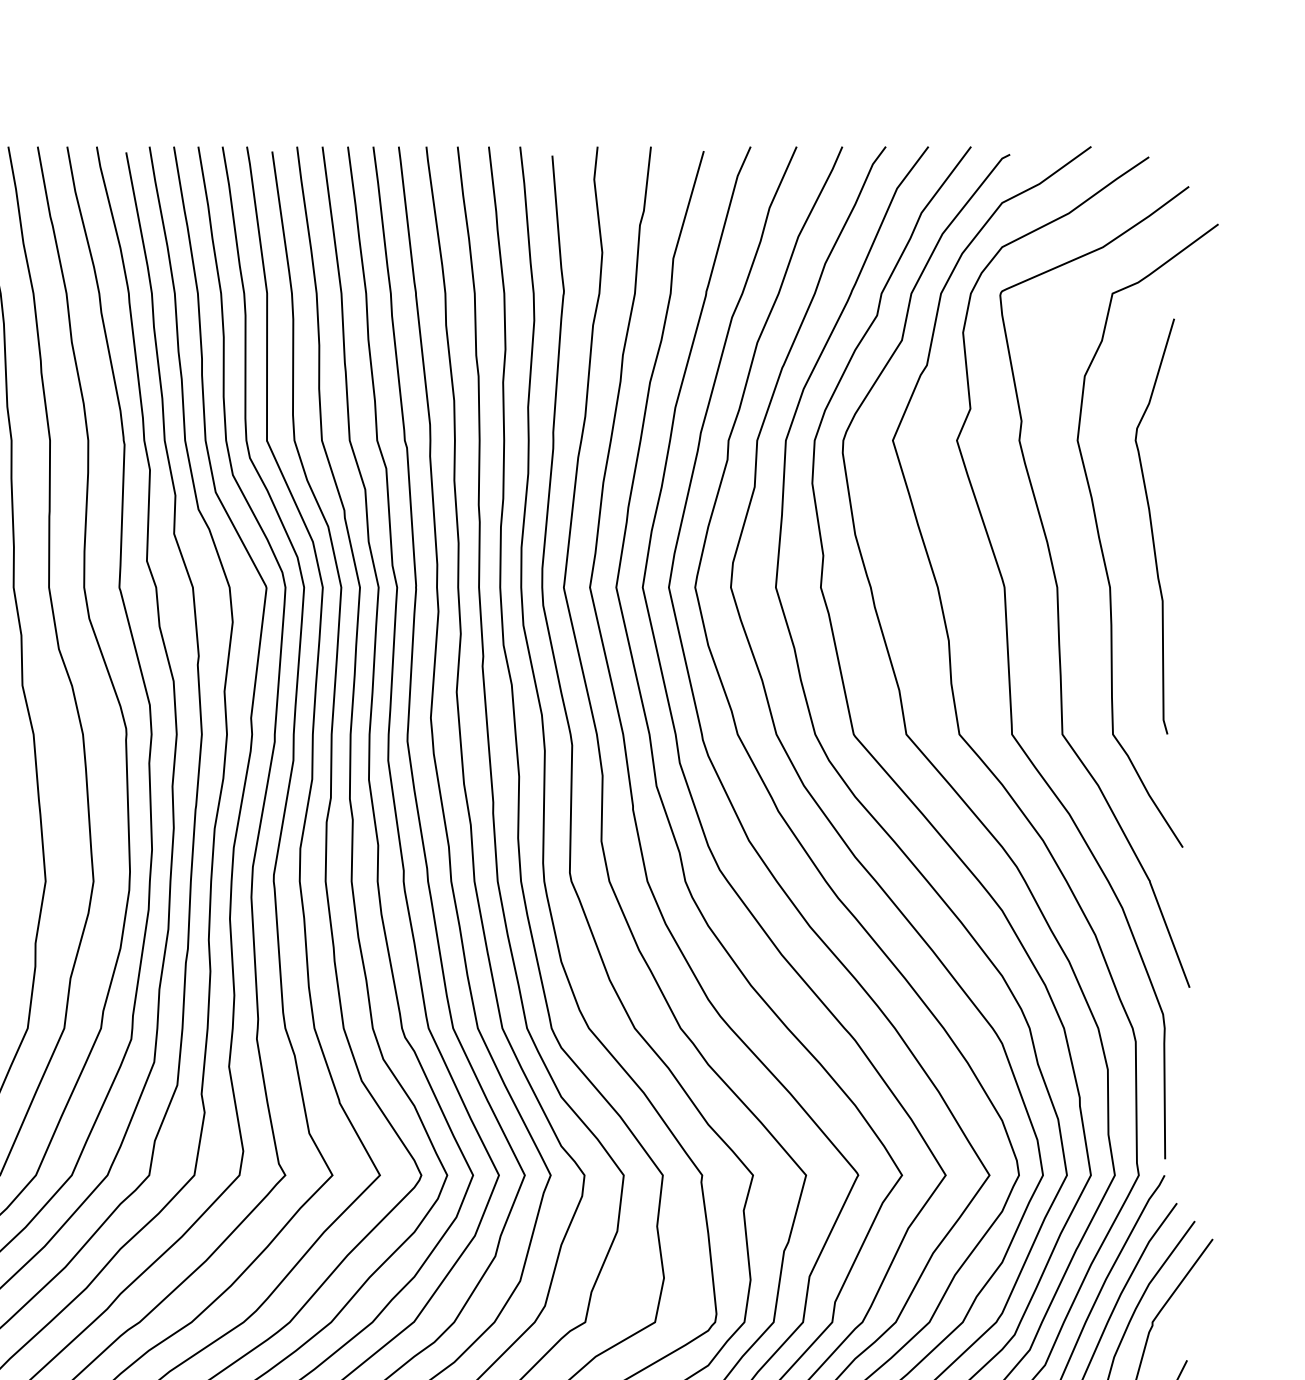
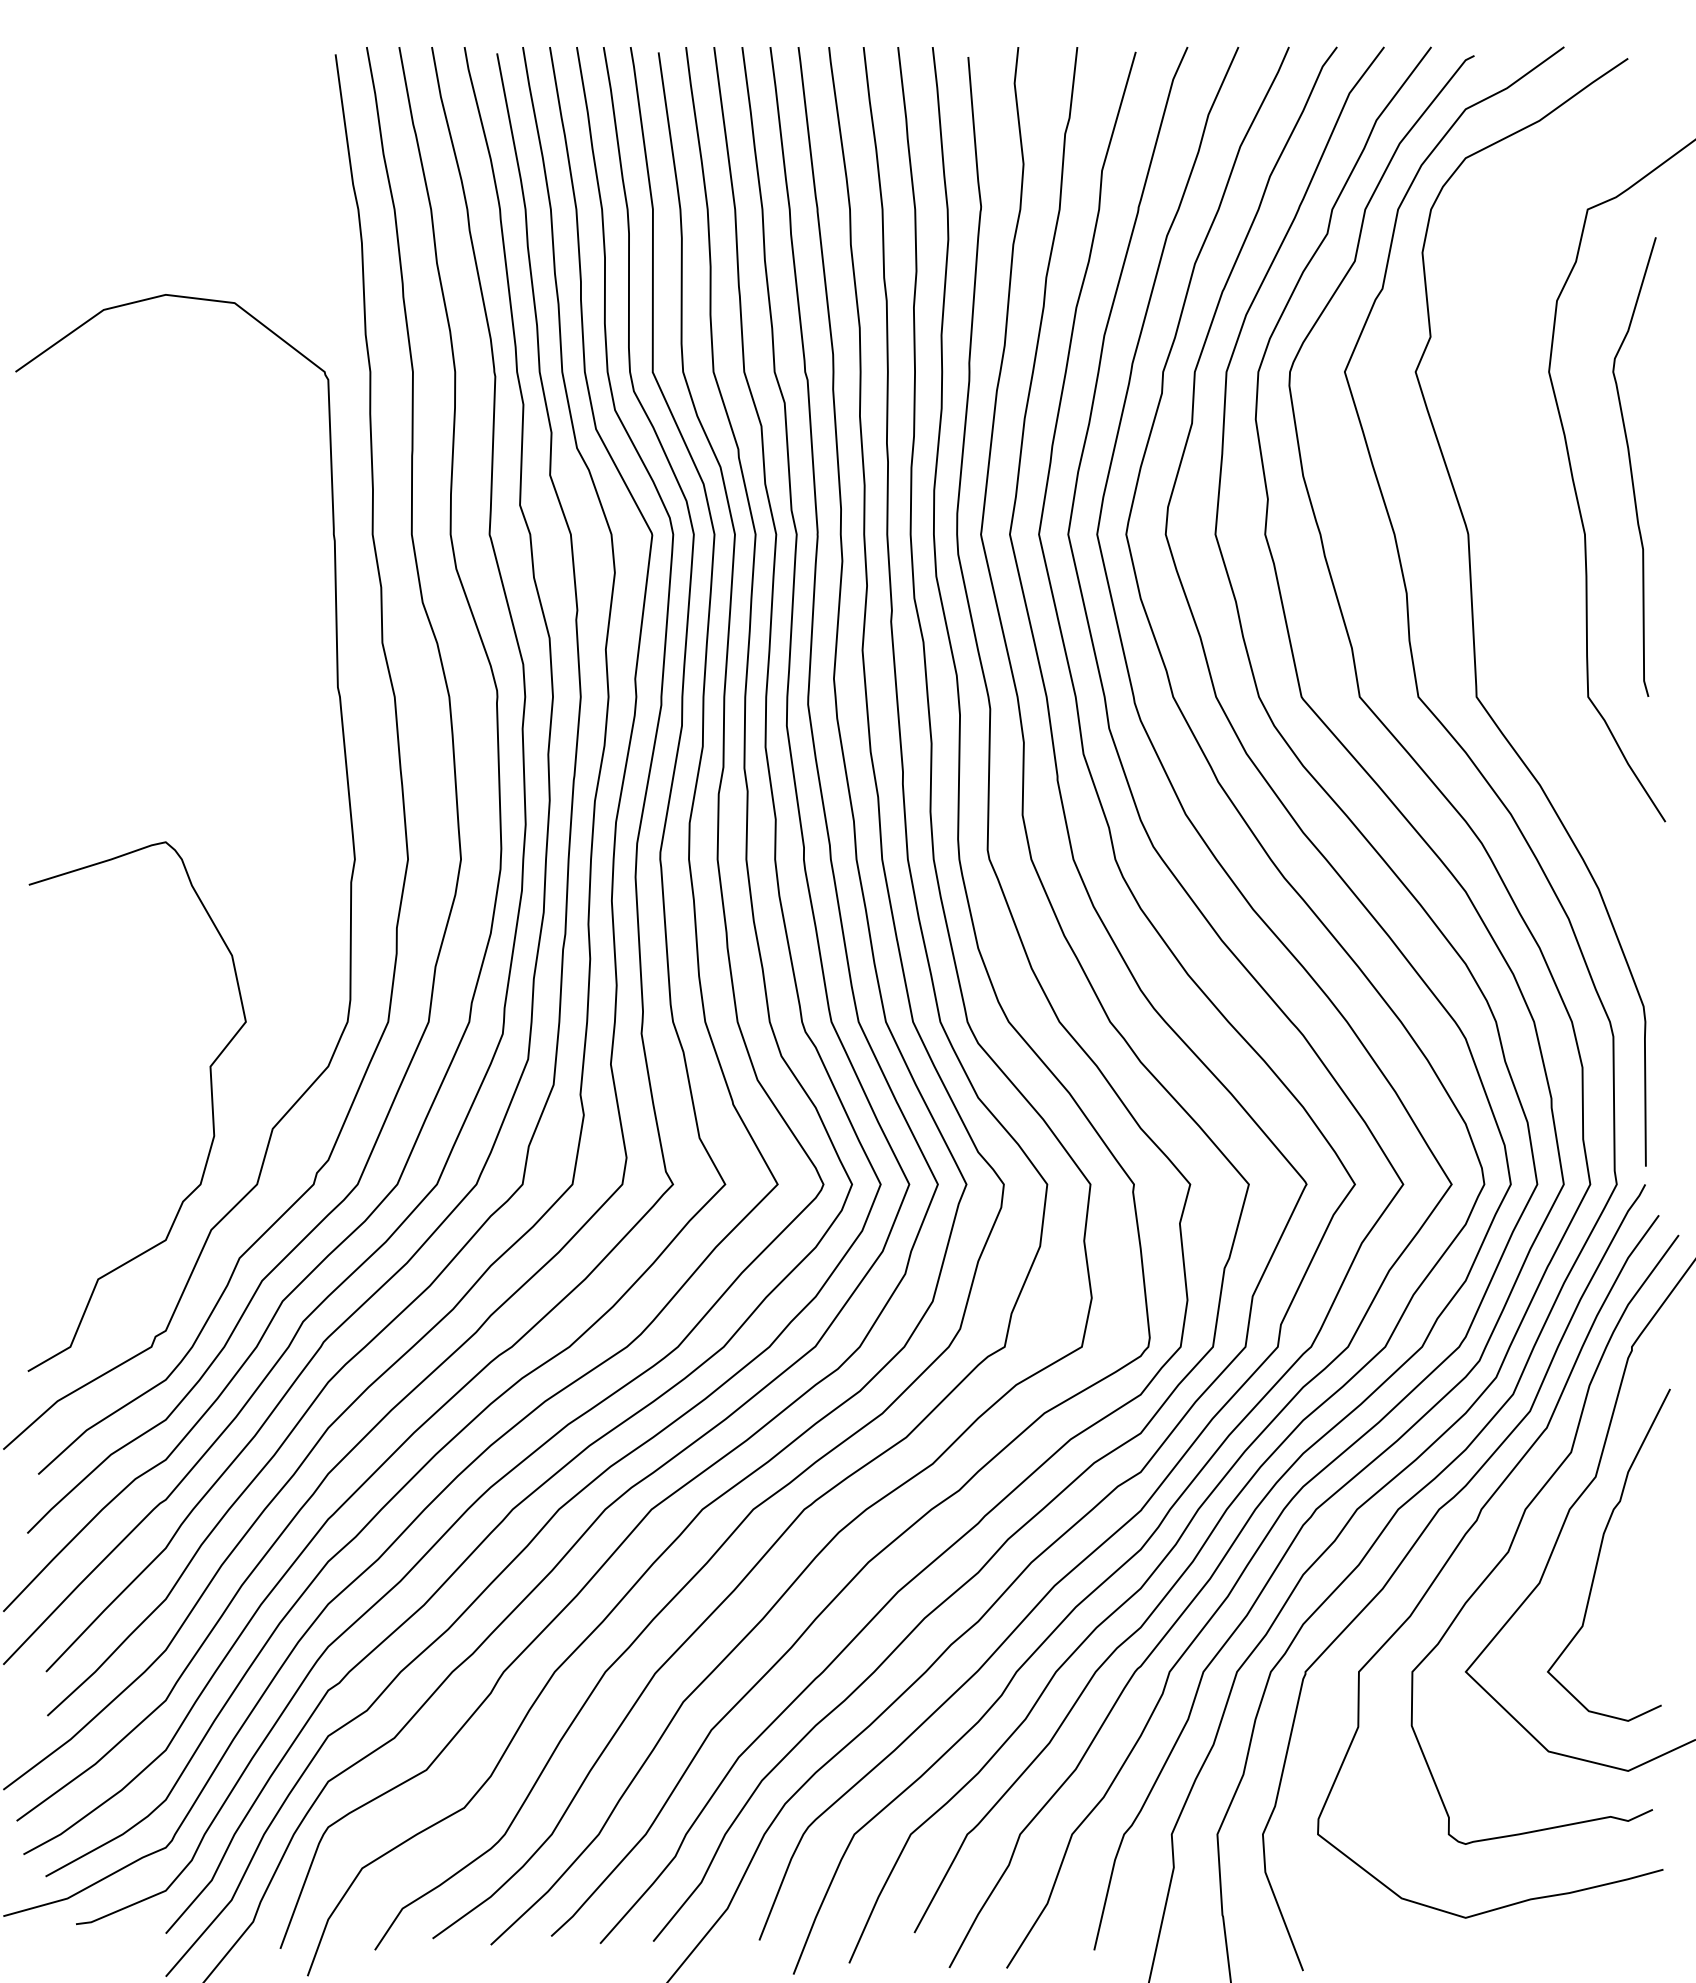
curve: (1058, 586) -> (1527, 533), removed

